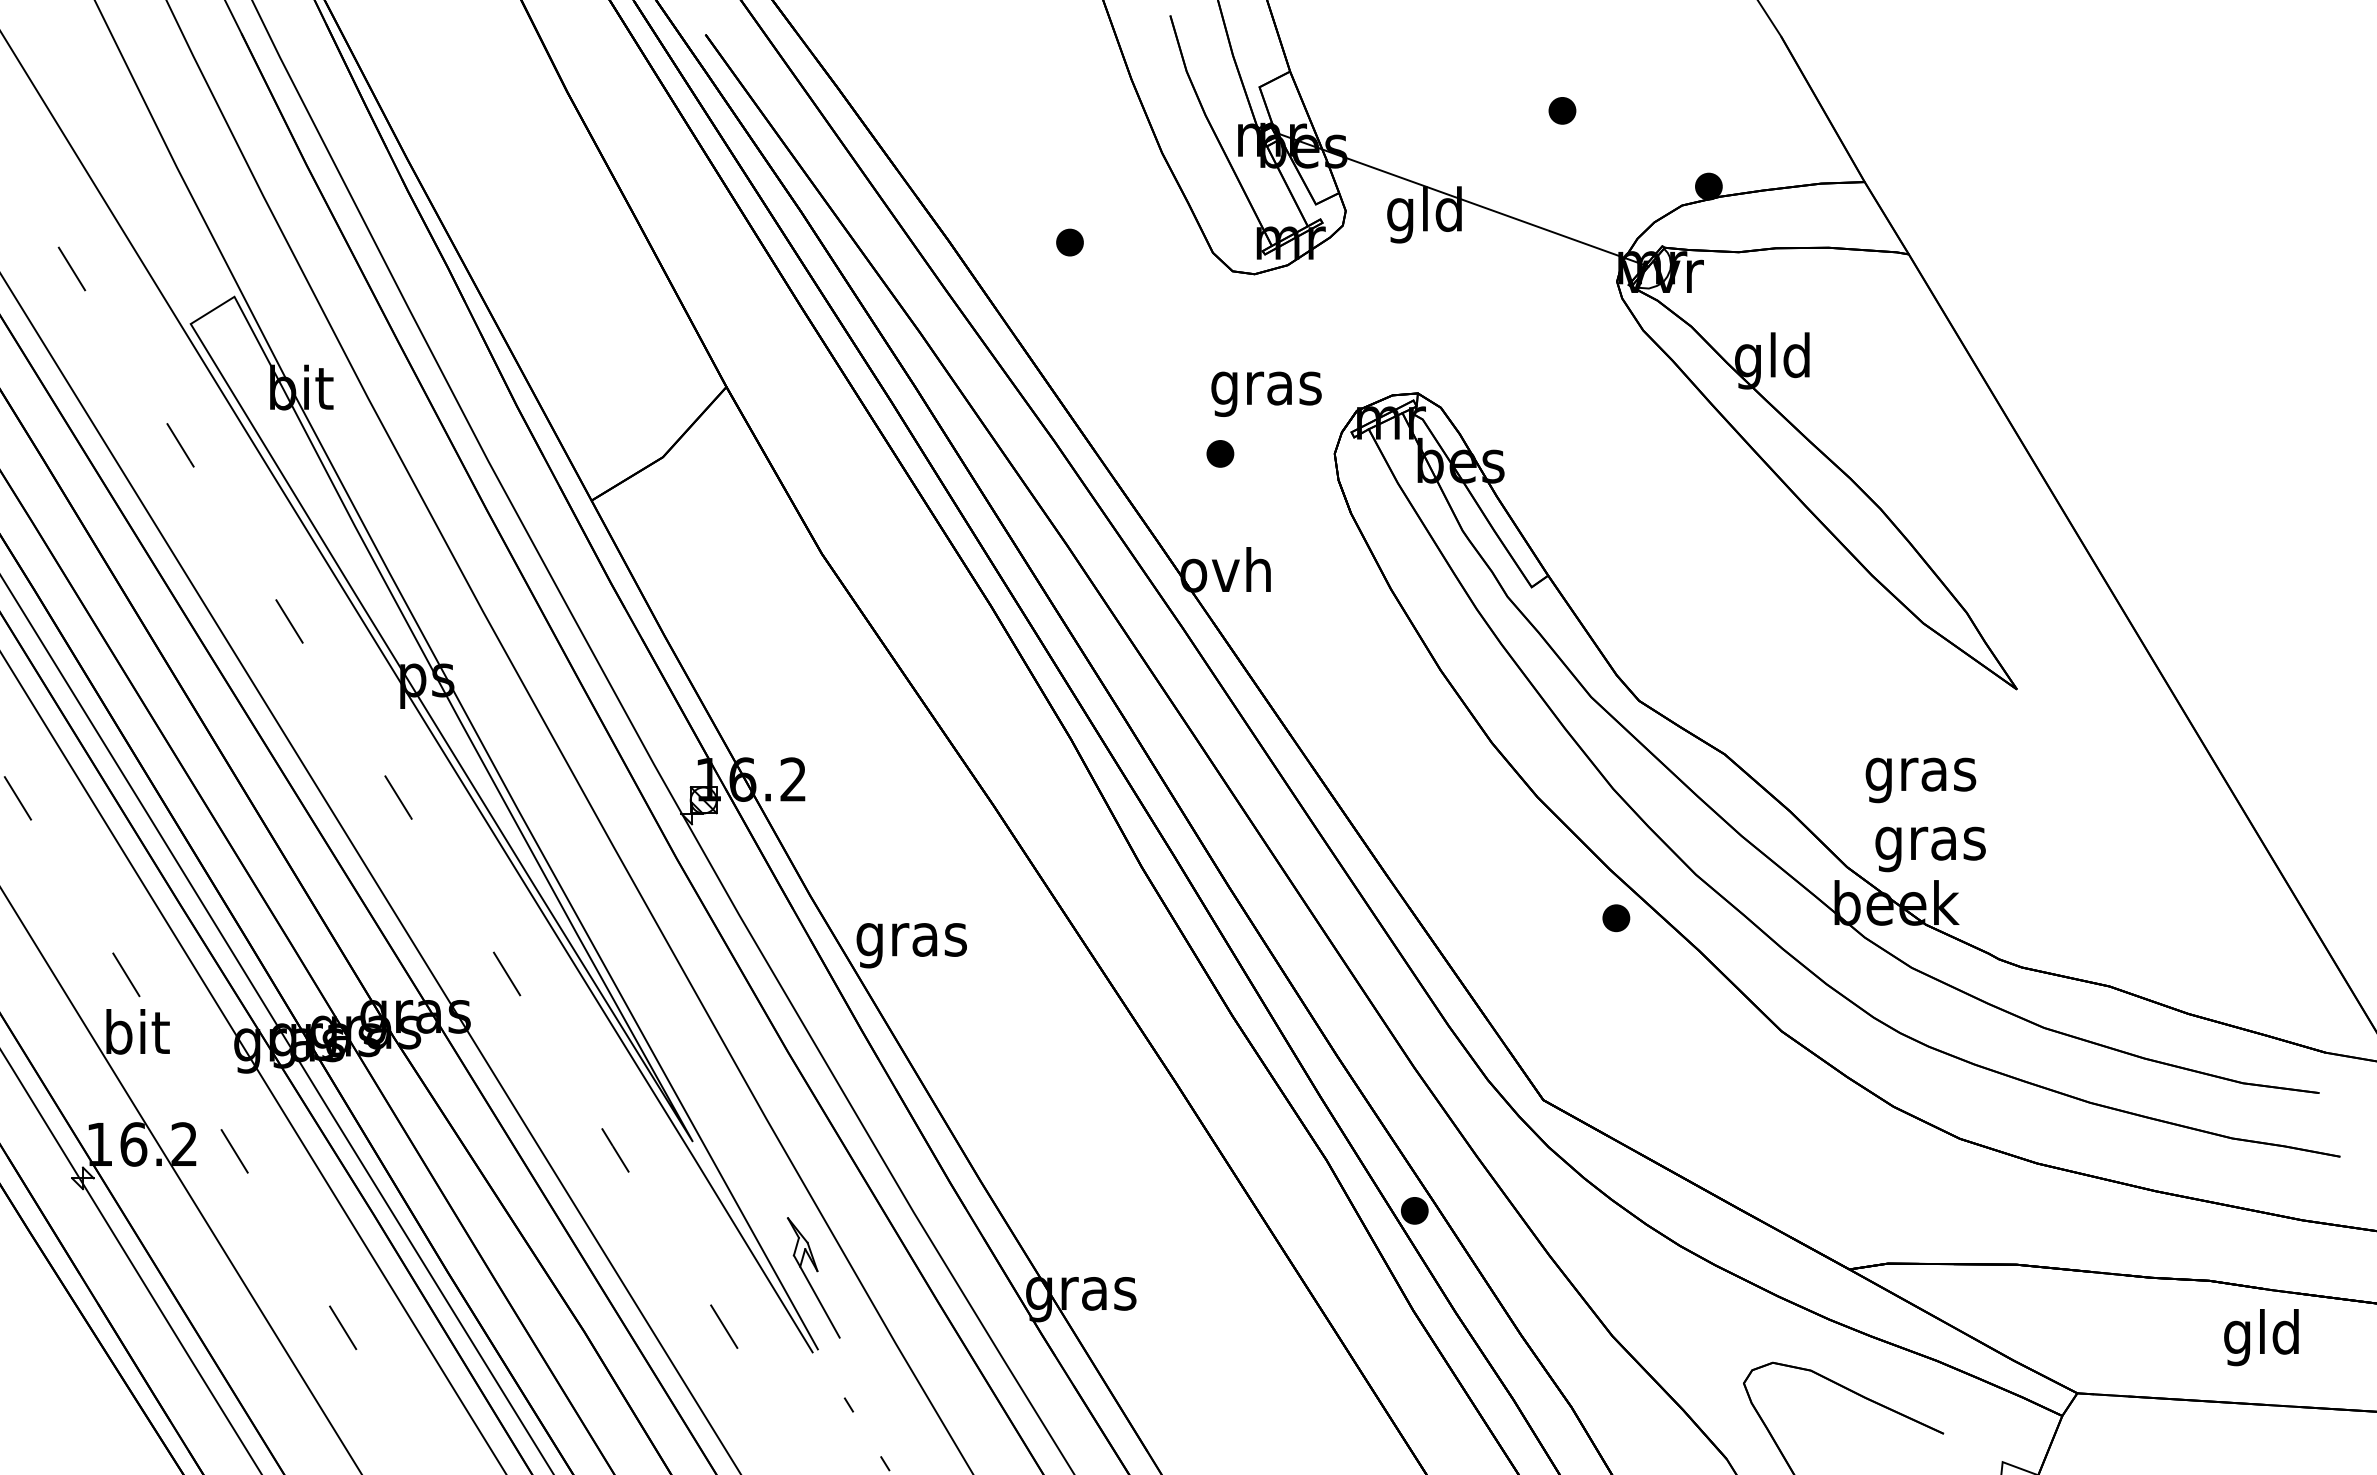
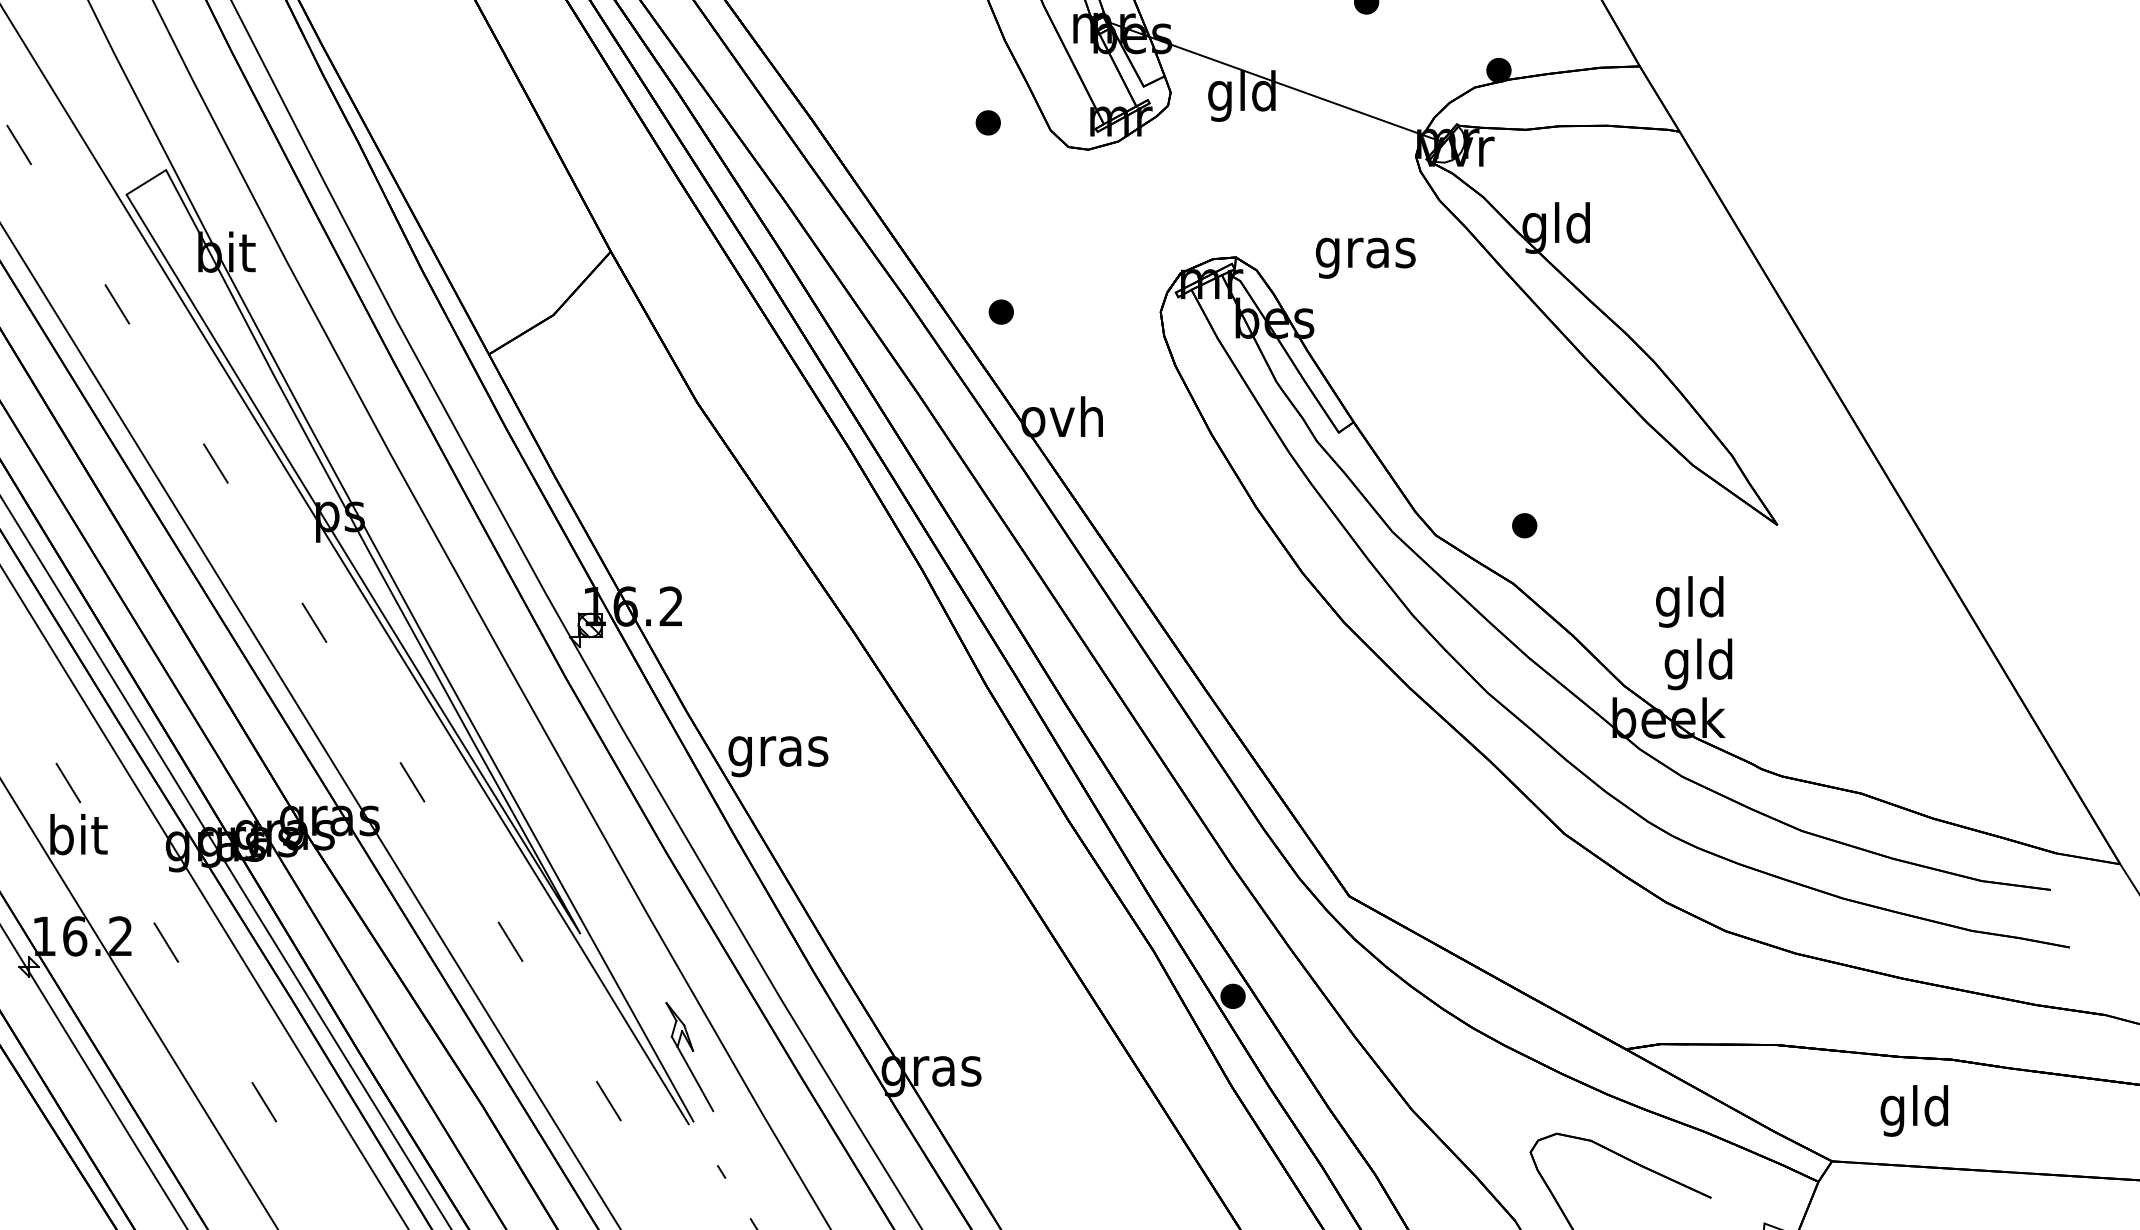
part: (1069, 242) -> (987, 122), moved
text: (1266, 393) -> (1365, 257), moved
part: (1220, 453) -> (1001, 311), moved
text: (1920, 774) -> (1690, 601), gras -> gld
text: (1930, 843) -> (1699, 664), gras -> gld
part: (1616, 918) -> (1524, 526), moved
text: (2261, 1337) -> (1914, 1110), moved

